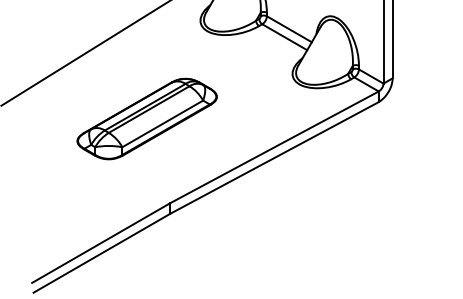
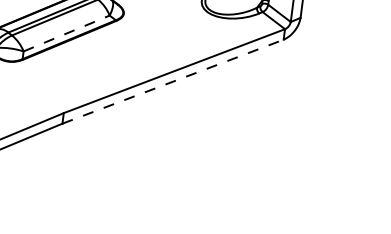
line: (162, 123) -> (66, 33), solid -> dashed
line: (274, 157) -> (173, 81), solid -> dashed

